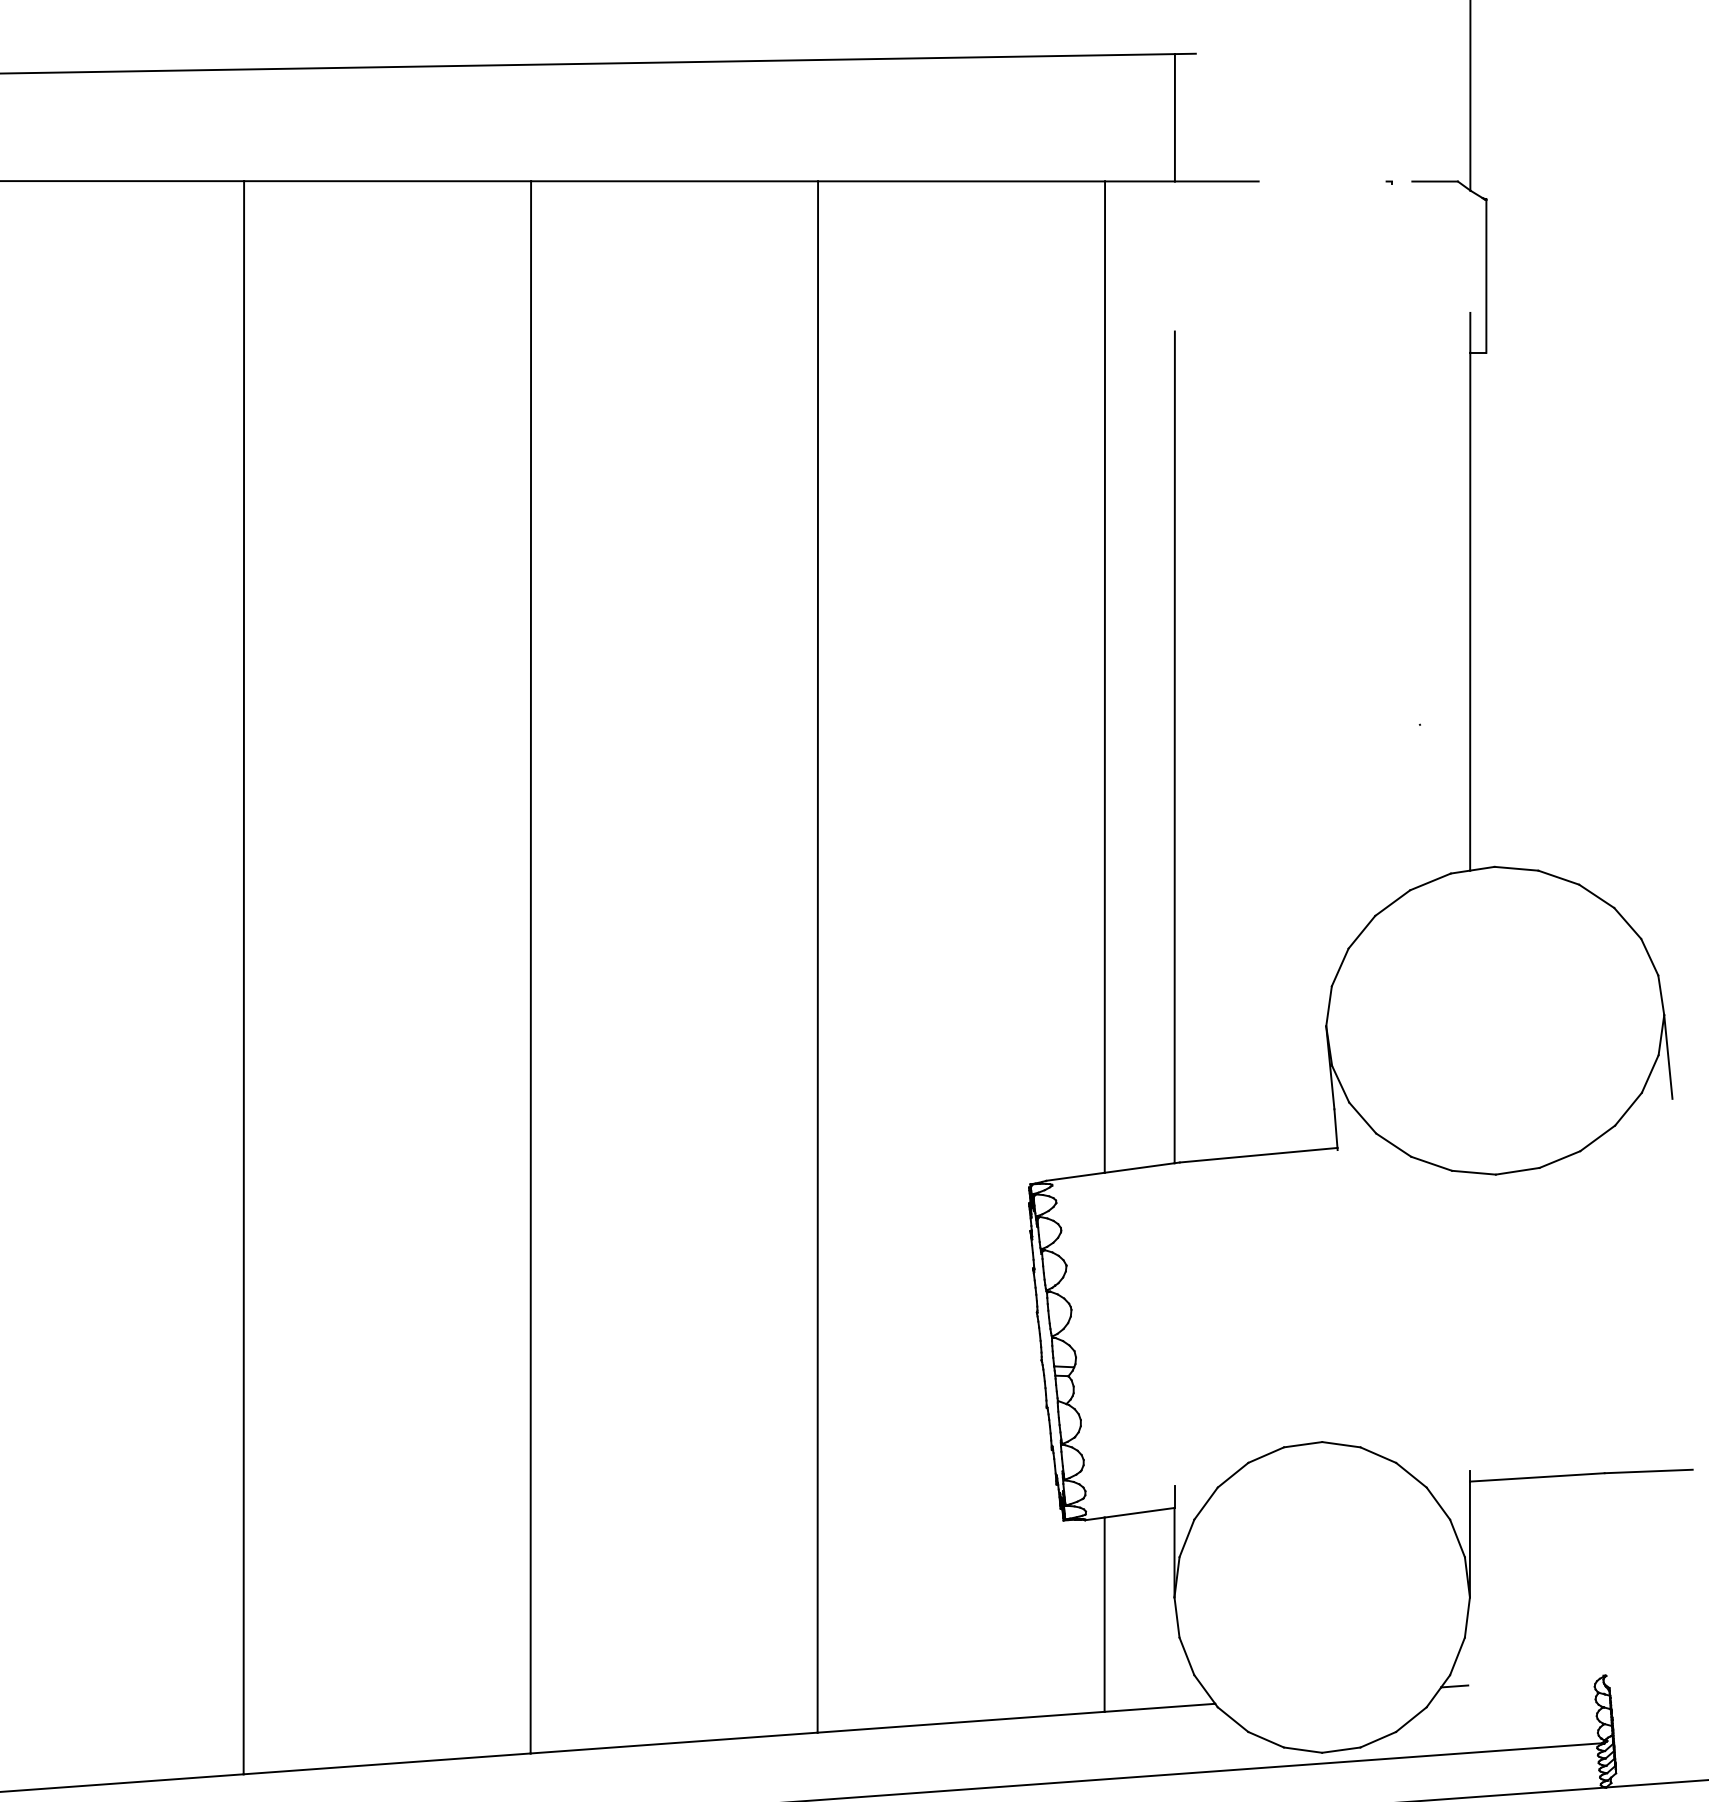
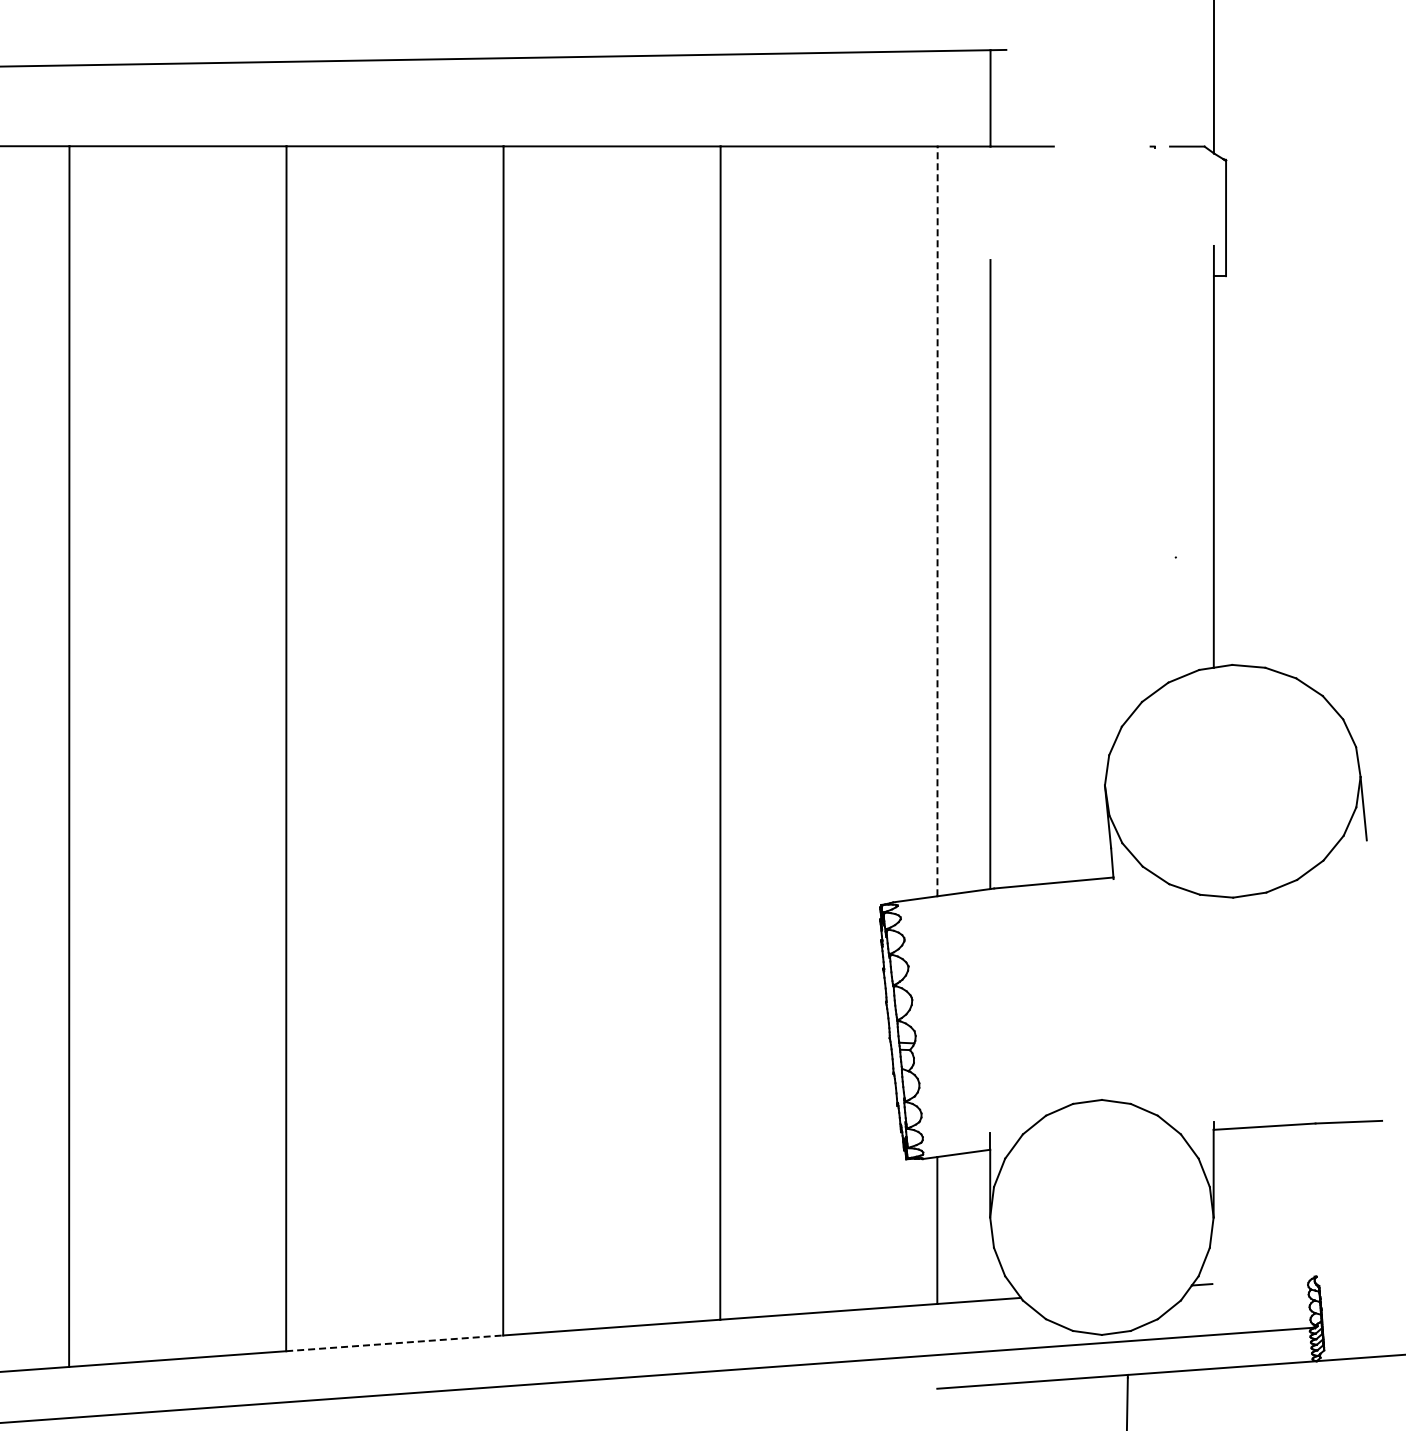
line: (1104, 677) -> (937, 521), solid -> dashed
line: (386, 1764) -> (394, 1343), solid -> dashed

